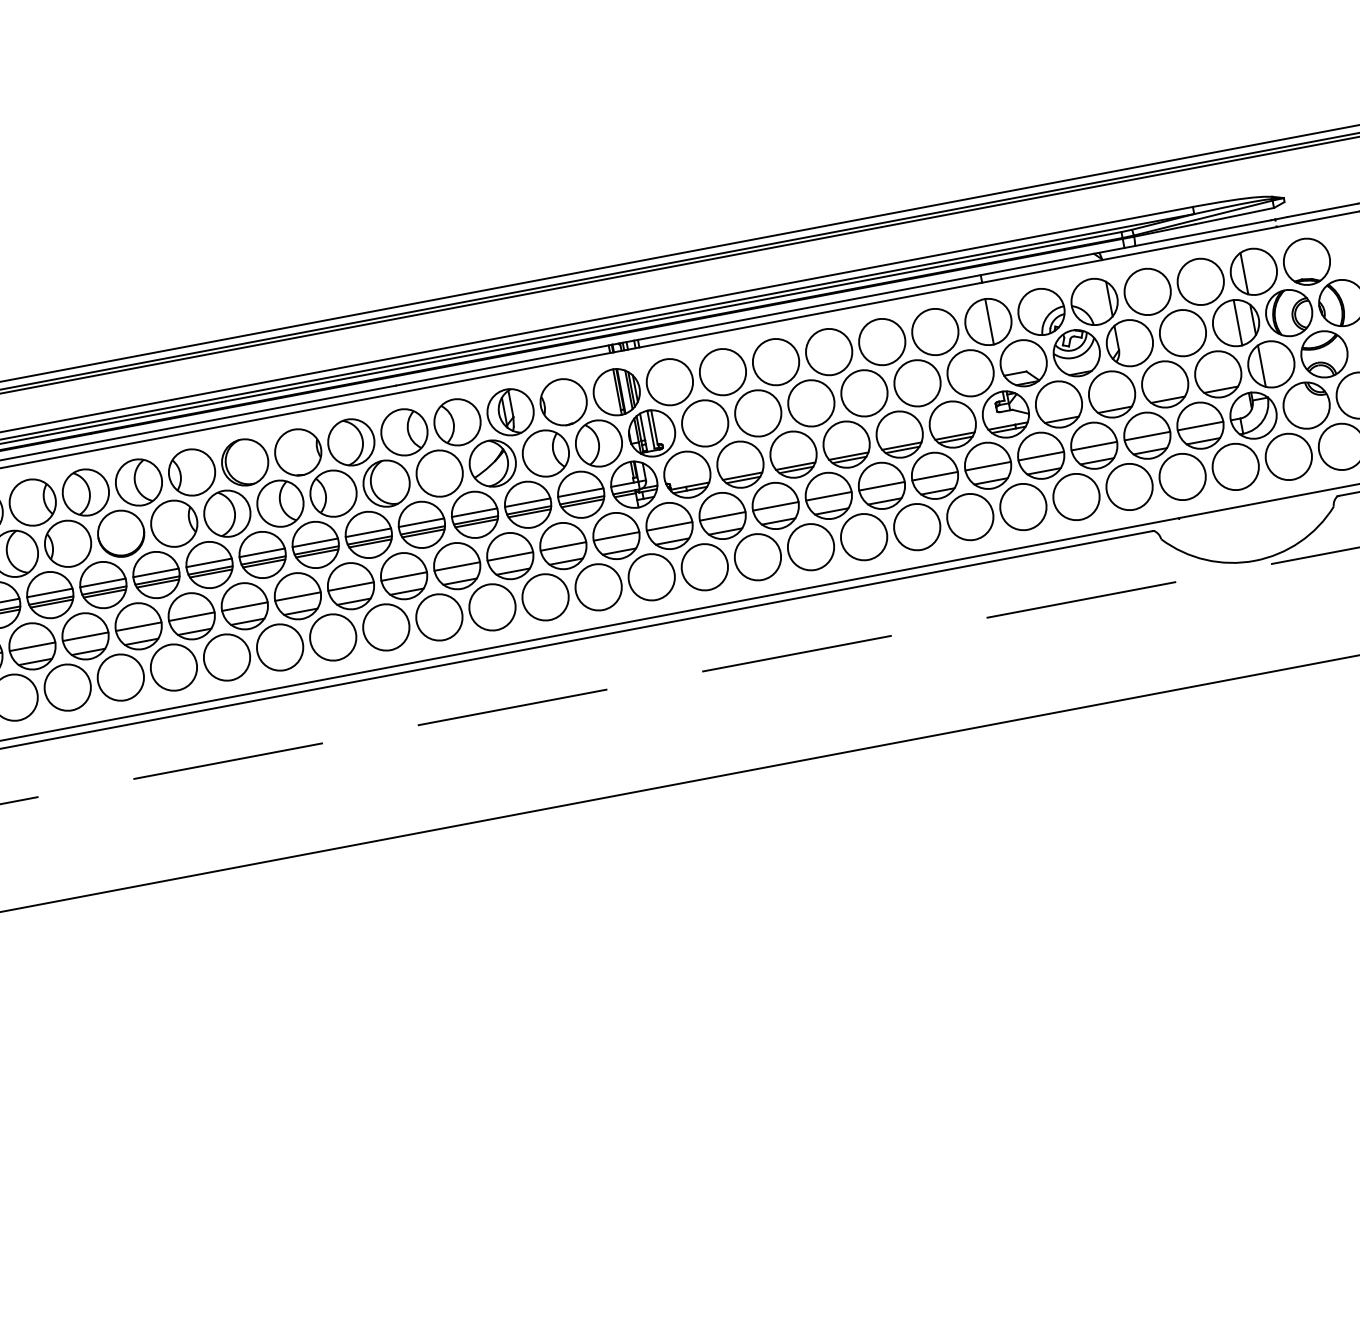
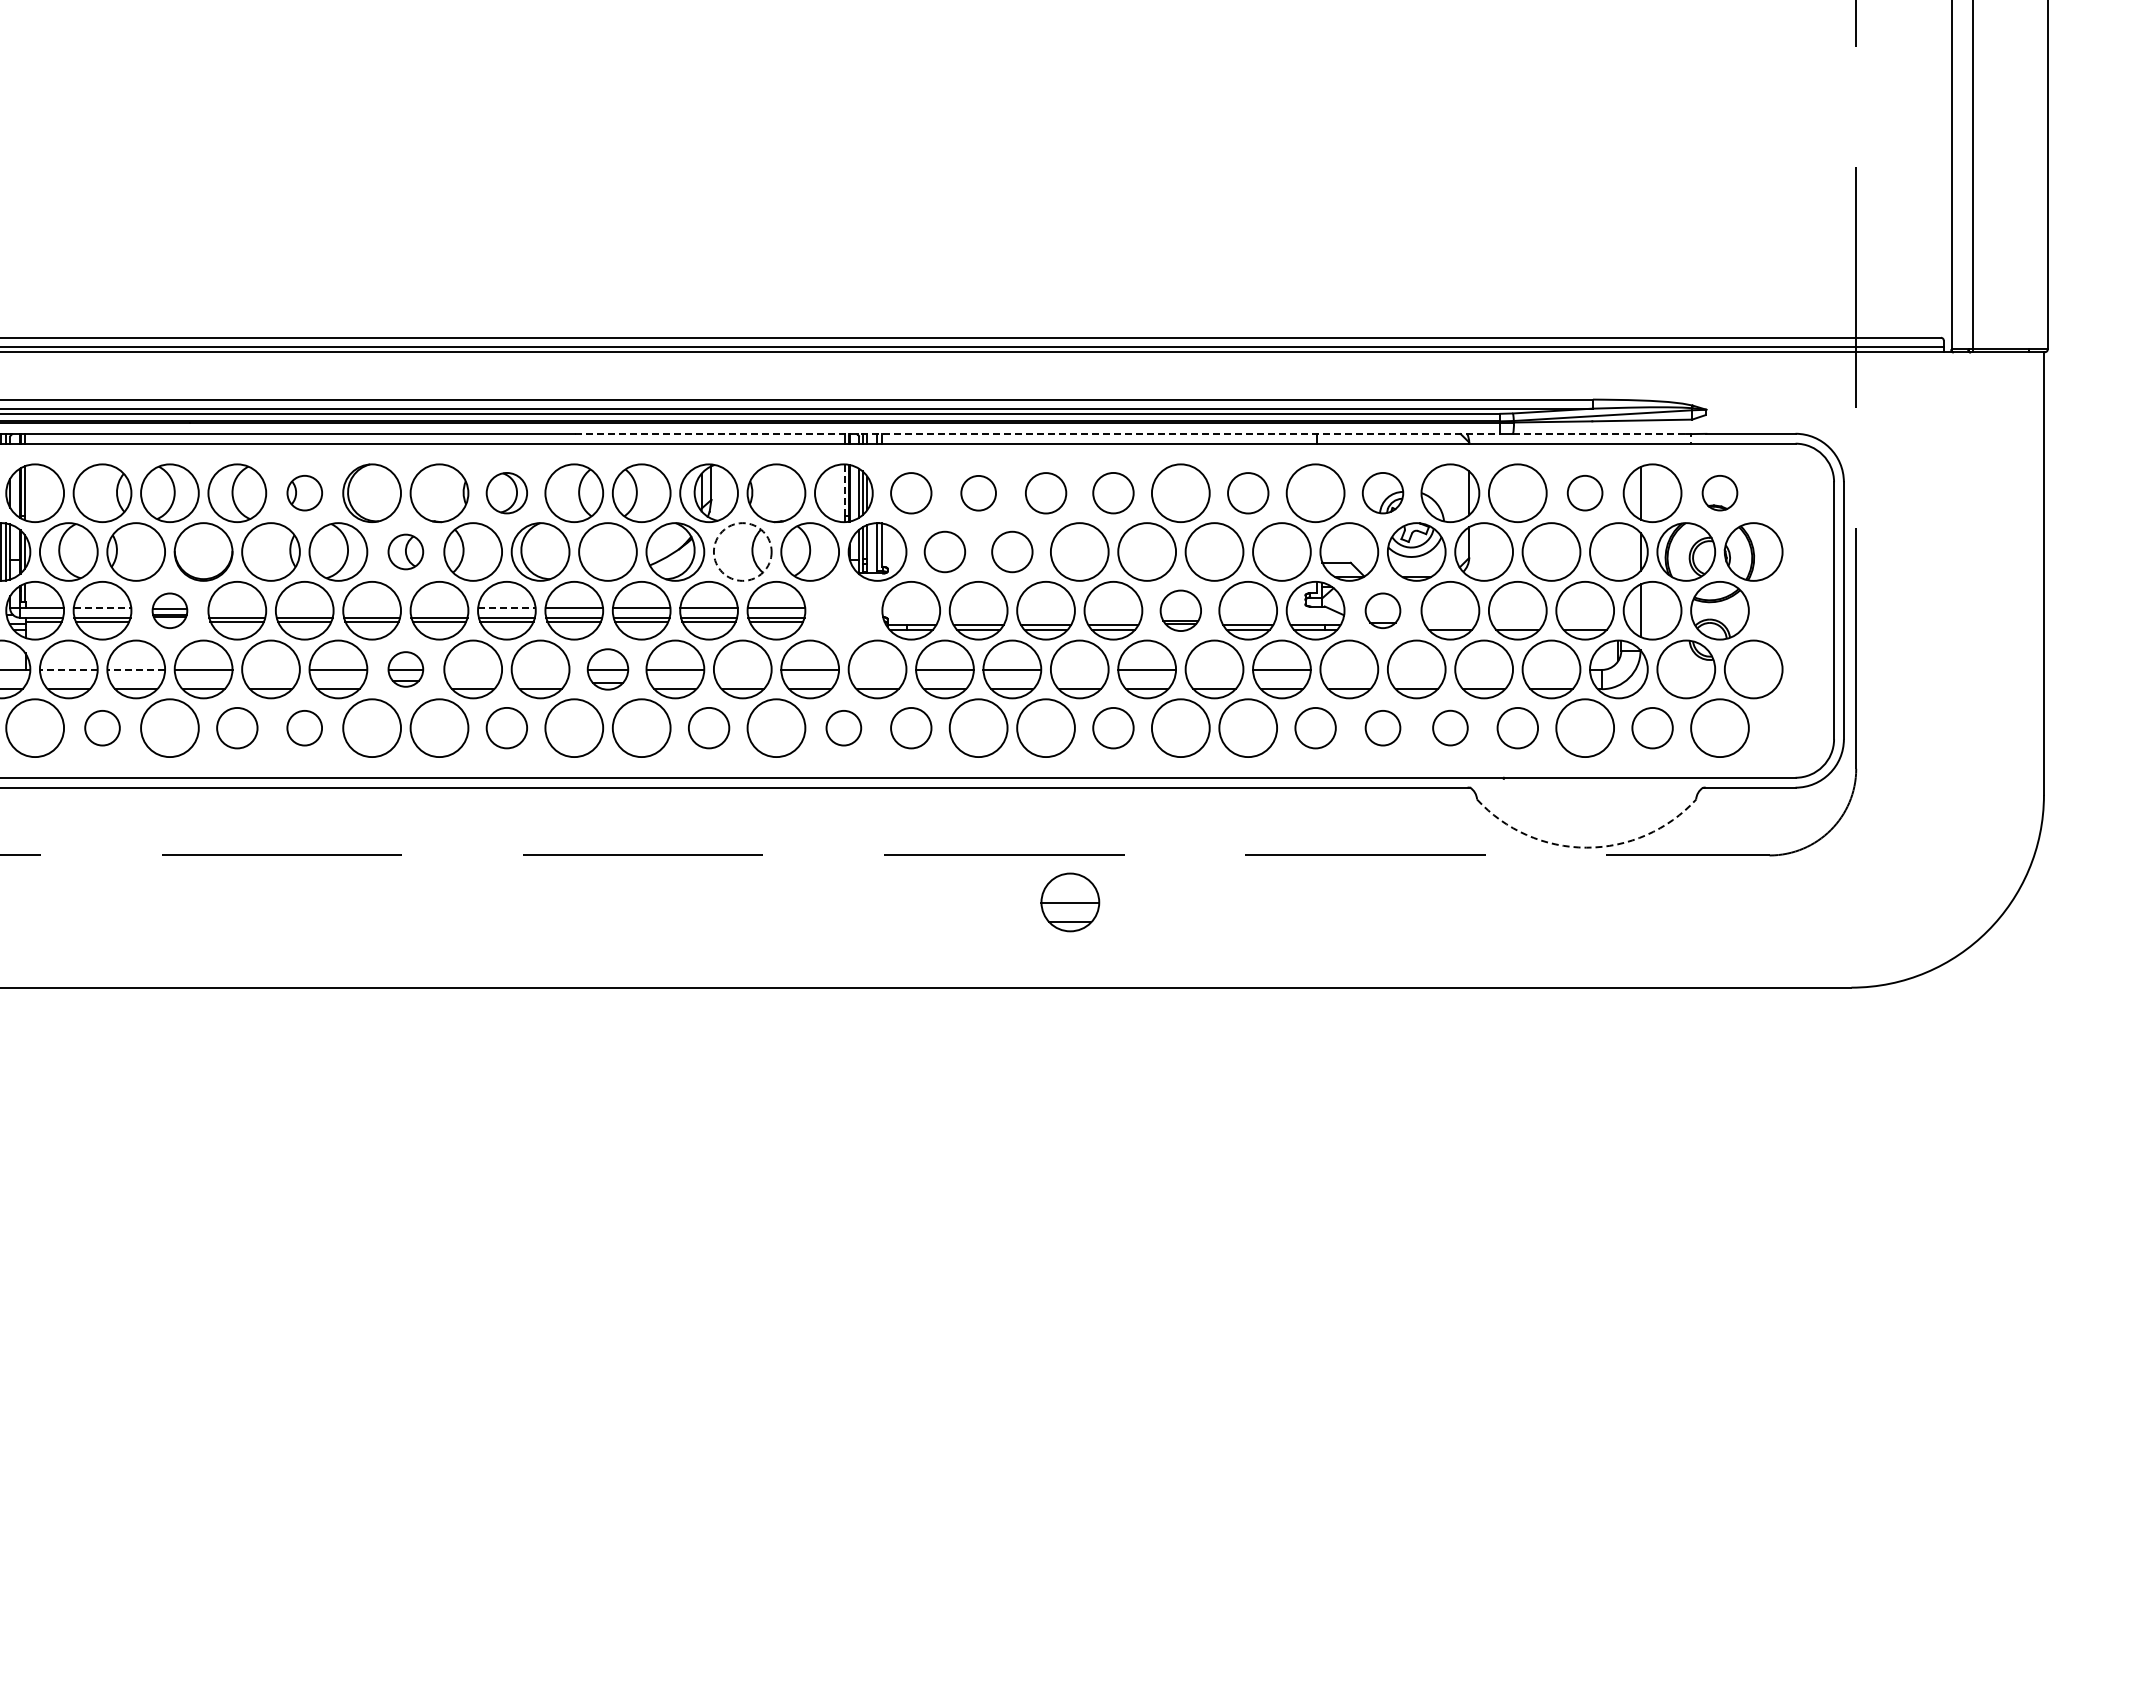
line: (1203, 233) -> (1599, 434), solid -> dashed
part: (1306, 261) -> (1719, 492), size x0.6
circle: (1200, 281) -> (1584, 492), size x0.6
part: (1040, 311) -> (1382, 492), size x0.7
line: (760, 317) -> (1037, 434), solid -> dashed
line: (989, 321) -> (1317, 493), removed
line: (1238, 322) -> (1621, 551), removed
circle: (935, 332) -> (1248, 493), size x0.7
circle: (829, 351) -> (1113, 492), size x0.7
circle: (775, 362) -> (1045, 493), size x0.7
circle: (722, 372) -> (978, 493), size x0.6
circle: (670, 382) -> (911, 493), size x0.7
line: (616, 389) -> (844, 490), solid -> dashed
part: (1058, 404) -> (1382, 610), size x0.6
circle: (758, 412) -> (1012, 551), size x0.7
circle: (704, 423) -> (944, 551), size x0.7
line: (1200, 425) -> (1551, 669), removed
part: (899, 434) -> (1180, 610), size x0.7
line: (1147, 435) -> (1484, 669), removed
part: (350, 441) -> (506, 492), size x0.7
line: (1094, 445) -> (1416, 669), removed
circle: (545, 453) -> (742, 551), solid -> dashed
line: (1041, 455) -> (1349, 669), removed
circle: (1288, 457) -> (1652, 728), size x0.7
part: (191, 471) -> (304, 492), size x0.6
line: (934, 475) -> (1214, 669), removed
circle: (1182, 477) -> (1517, 728), size x0.7
part: (633, 484) -> (843, 610), removed
circle: (1129, 486) -> (1450, 727), size x0.6
line: (828, 495) -> (1079, 669), removed
circle: (1076, 497) -> (1382, 728), size x0.6
part: (280, 503) -> (405, 551), size x0.6
circle: (1023, 507) -> (1315, 728), size x0.7
line: (669, 526) -> (877, 669), removed
line: (368, 533) -> (506, 608), solid -> dashed
circle: (864, 537) -> (1113, 728), size x0.7
line: (315, 543) -> (439, 608), removed
line: (563, 546) -> (742, 669), removed
line: (261, 553) -> (371, 608), removed
arc: (1254, 560) -> (1586, 847), solid -> dashed
line: (209, 563) -> (304, 608), removed
part: (456, 566) -> (607, 669), size x0.7
circle: (705, 567) -> (911, 728), size x0.7
line: (156, 573) -> (237, 608), removed
line: (404, 576) -> (540, 669), removed
circle: (651, 577) -> (843, 728), size x0.6
part: (102, 584) -> (169, 610), size x0.6
line: (351, 586) -> (473, 669), removed
line: (49, 593) -> (102, 608), solid -> dashed
part: (297, 596) -> (405, 669), size x0.6
circle: (545, 596) -> (708, 727), size x0.7
line: (191, 616) -> (270, 669), removed
circle: (385, 626) -> (506, 727), size x0.7
line: (85, 636) -> (136, 669), solid -> dashed
line: (32, 646) -> (68, 669), solid -> dashed
circle: (226, 657) -> (304, 728), size x0.6
circle: (174, 667) -> (237, 728), size x0.7
part: (856, 680) -> (1070, 902), added
circle: (67, 687) -> (102, 728), size x0.6

